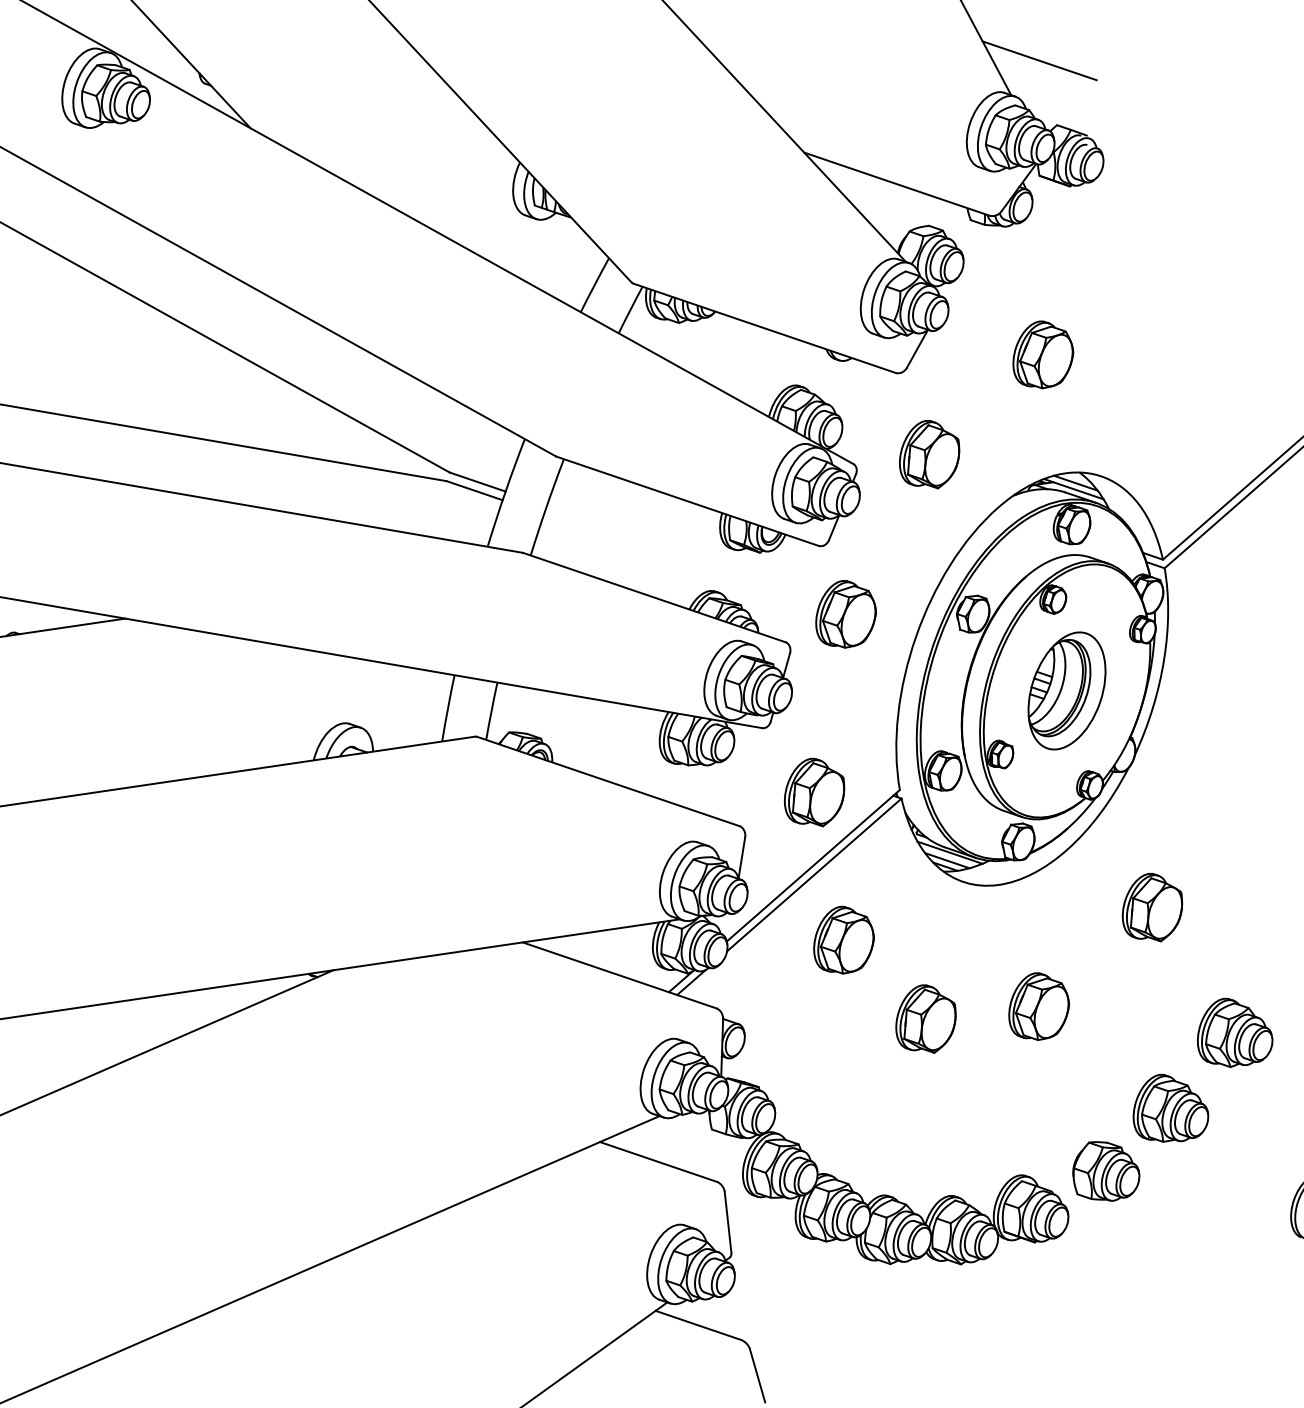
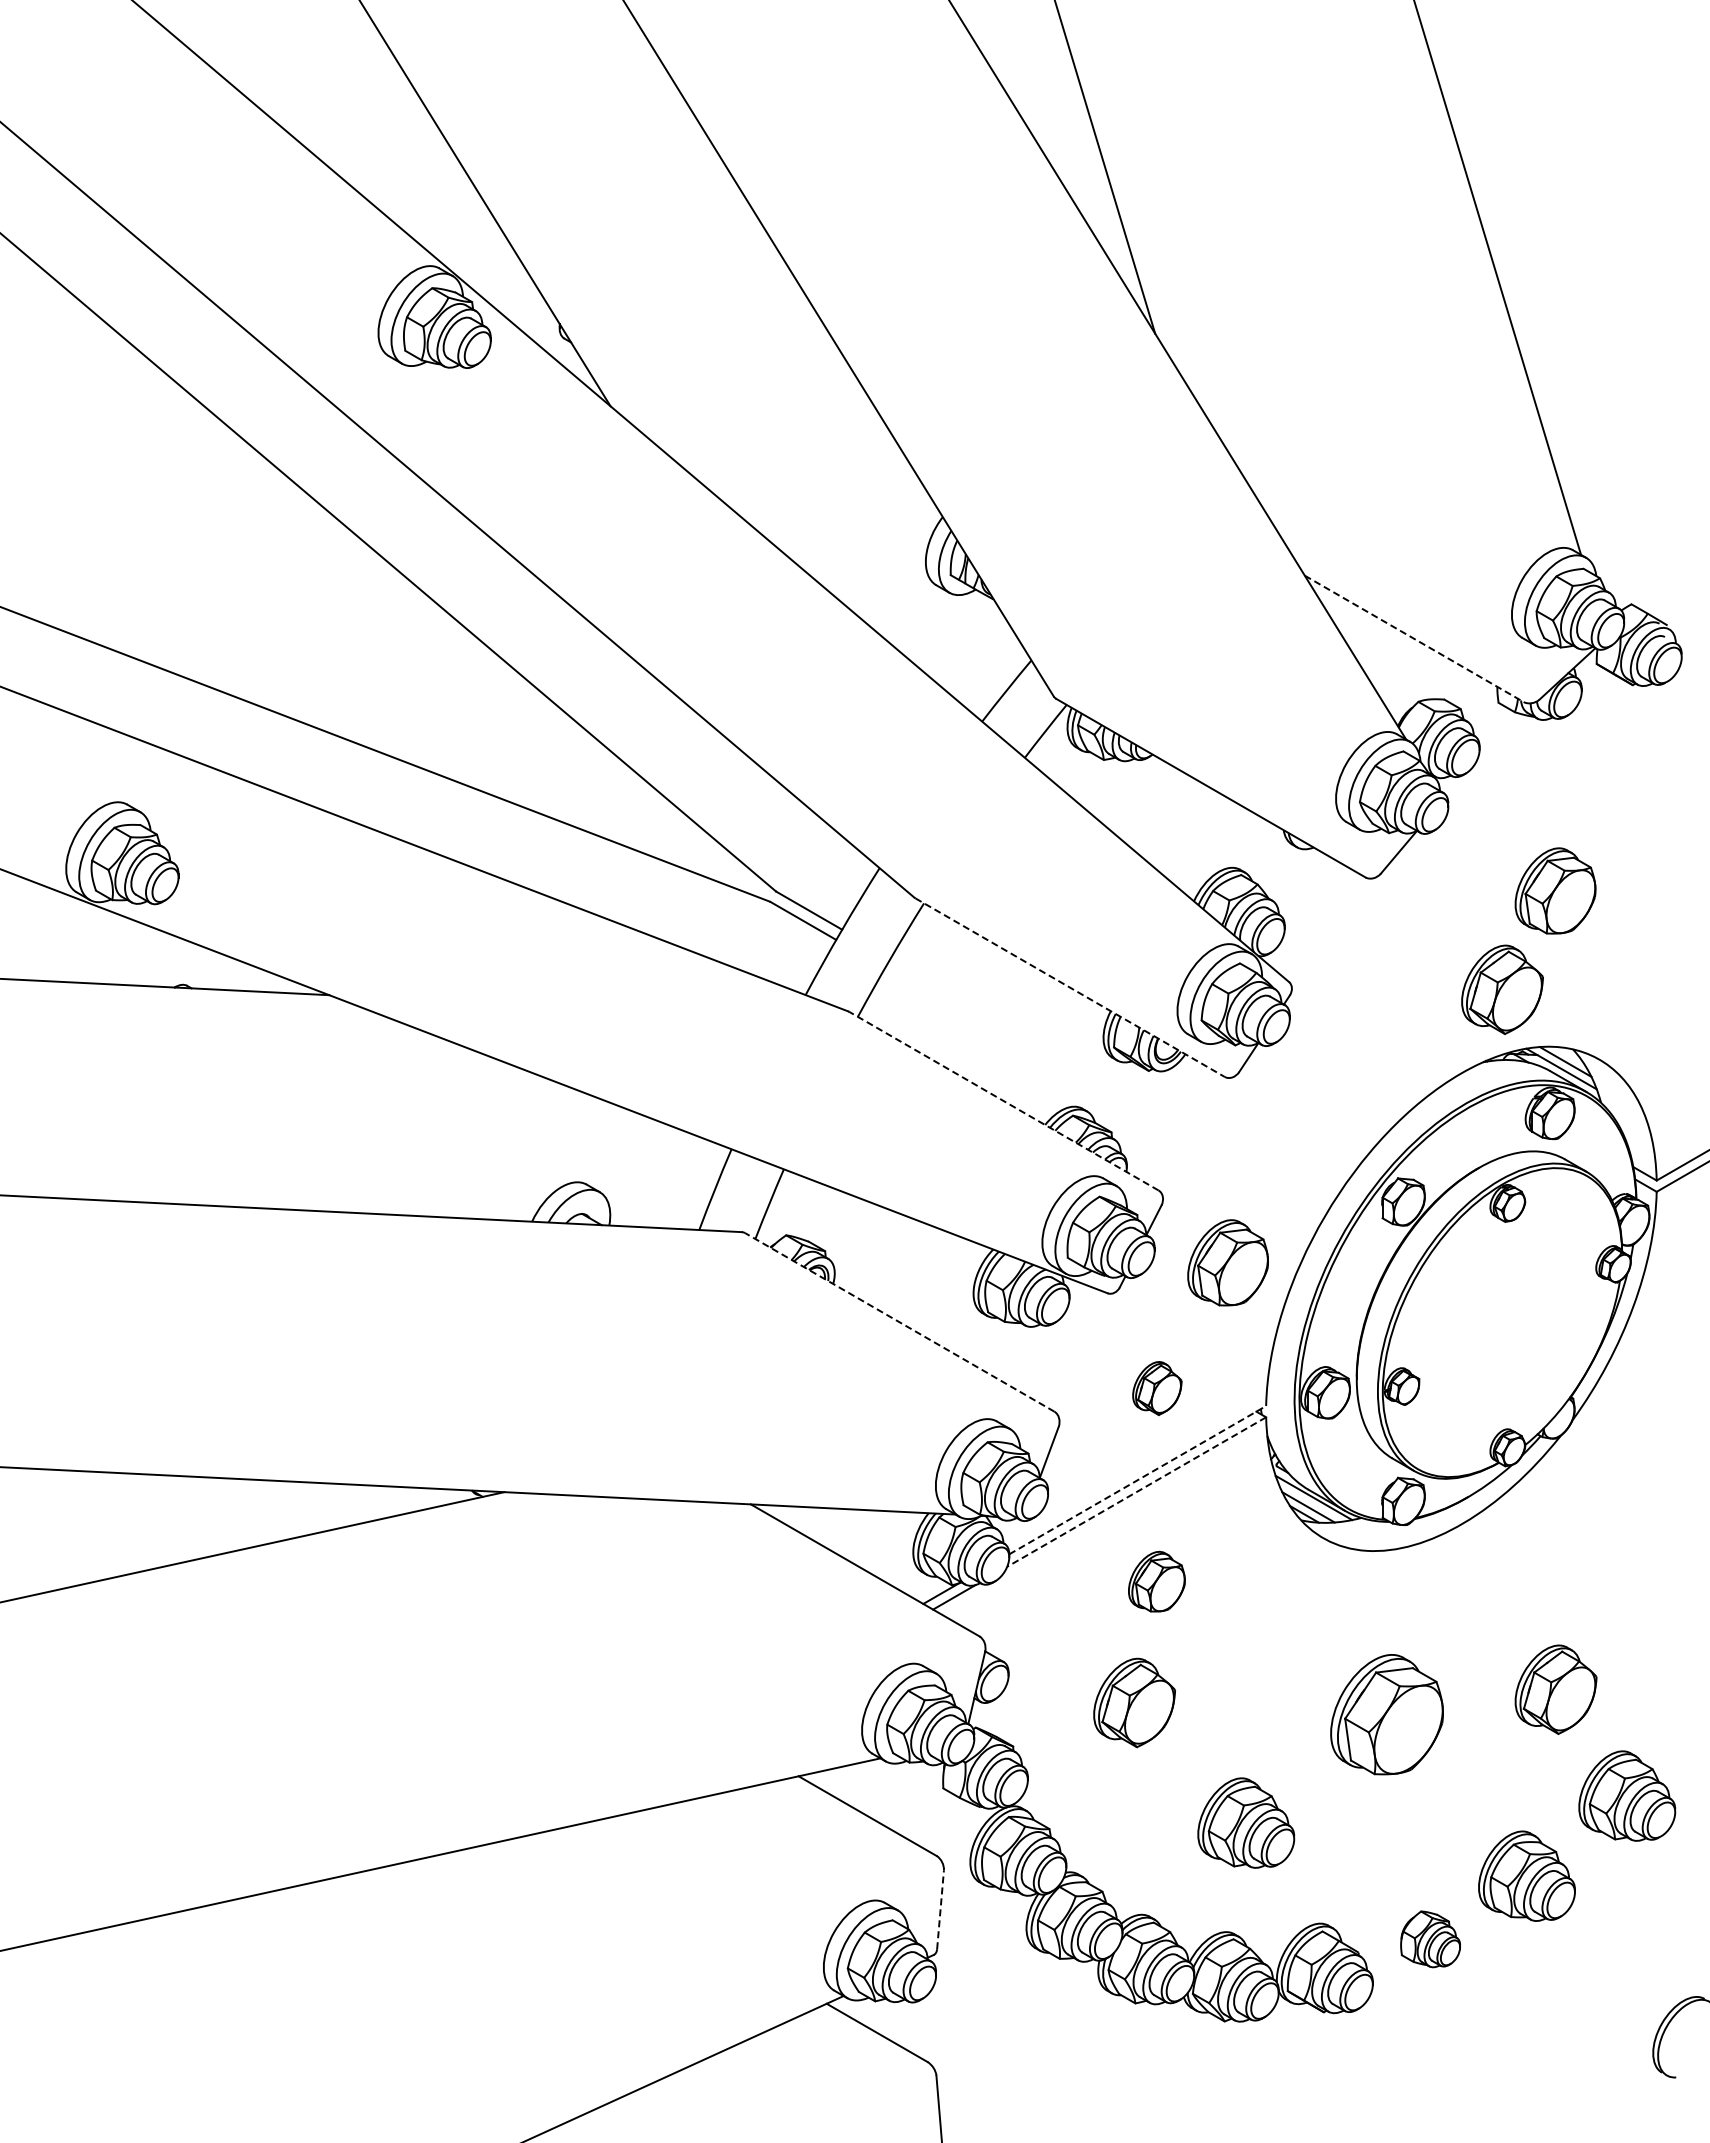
line: (1039, 60) -> (1625, 518), removed
line: (897, 184) -> (1414, 639), solid -> dashed
part: (929, 454) -> (1502, 989), moved
line: (688, 501) -> (1070, 987), solid -> dashed
line: (654, 597) -> (1003, 1101), solid -> dashed
part: (844, 613) -> (1227, 1262), moved
part: (1067, 690) -> (1502, 1322), removed
line: (608, 781) -> (899, 1322), solid -> dashed
part: (814, 793) -> (1157, 1388), size x0.6
line: (813, 865) -> (1138, 1479), solid -> dashed
line: (814, 875) -> (1136, 1492), solid -> dashed
part: (1151, 908) -> (1555, 1689), moved
part: (842, 940) -> (1156, 1581), size x0.7
part: (1037, 1005) -> (1386, 1713), size x1.4
part: (925, 1019) -> (1134, 1702), moved
part: (947, 1109) -> (1246, 1822), added
part: (1105, 1171) -> (1430, 1939), size x0.7
line: (727, 1222) -> (940, 1909), solid -> dashed

